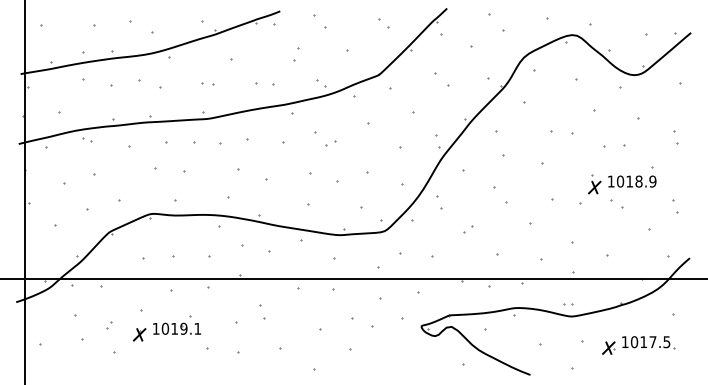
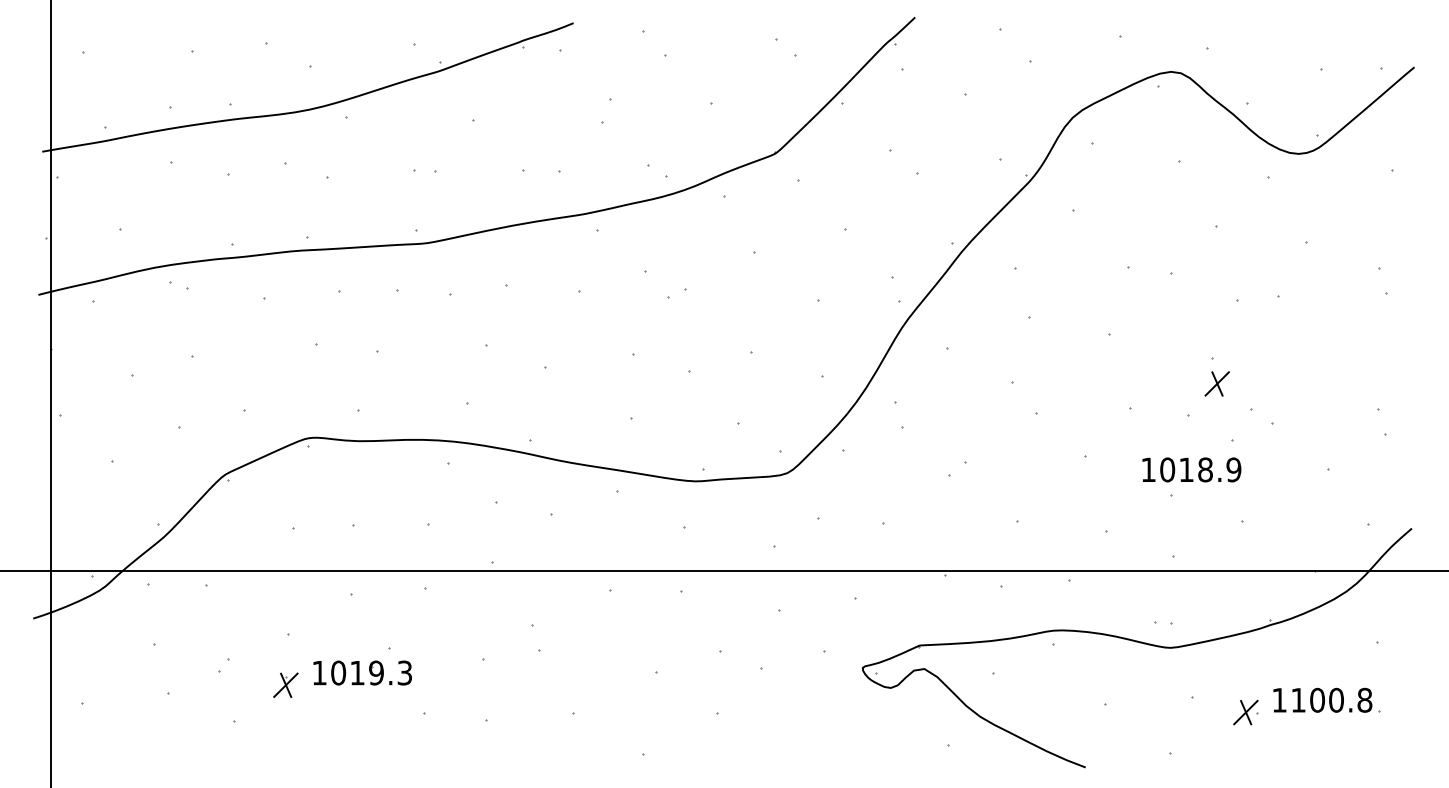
part: (632, 176) -> (1192, 459), moved
text: (197, 328) -> (404, 672), 1019.1 -> 1019.3
text: (650, 342) -> (1331, 700), 1017.5 -> 1100.8

